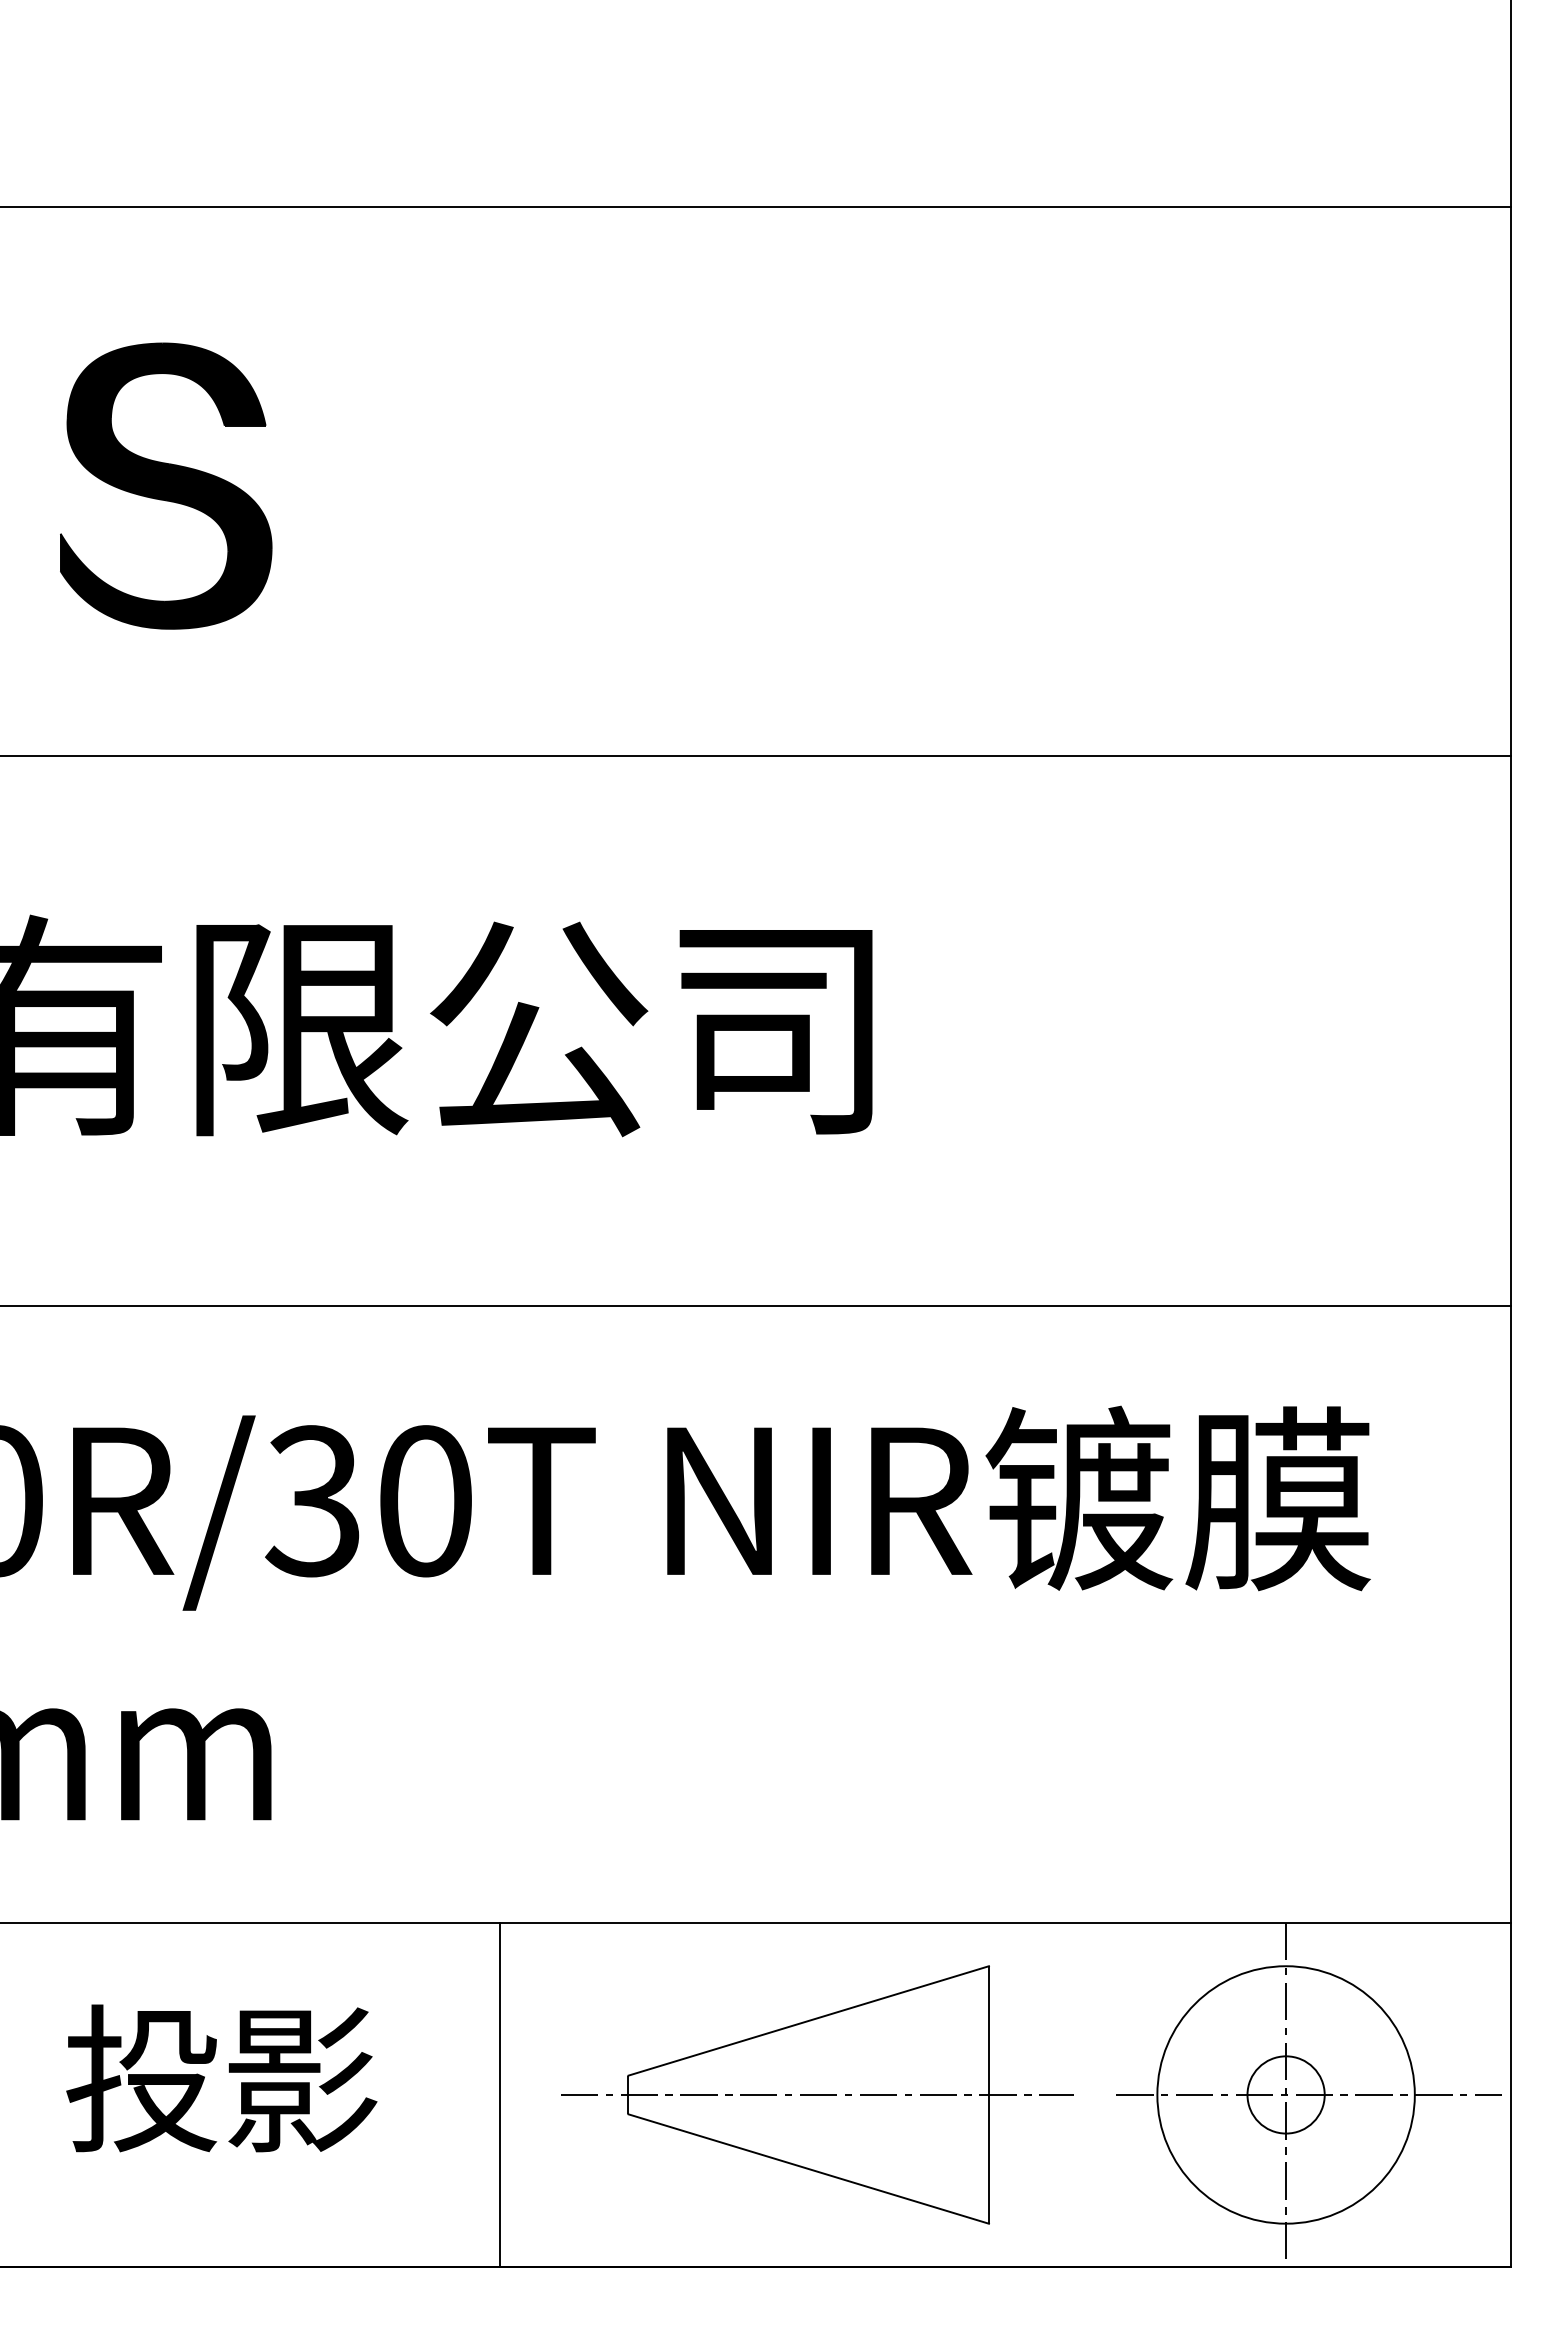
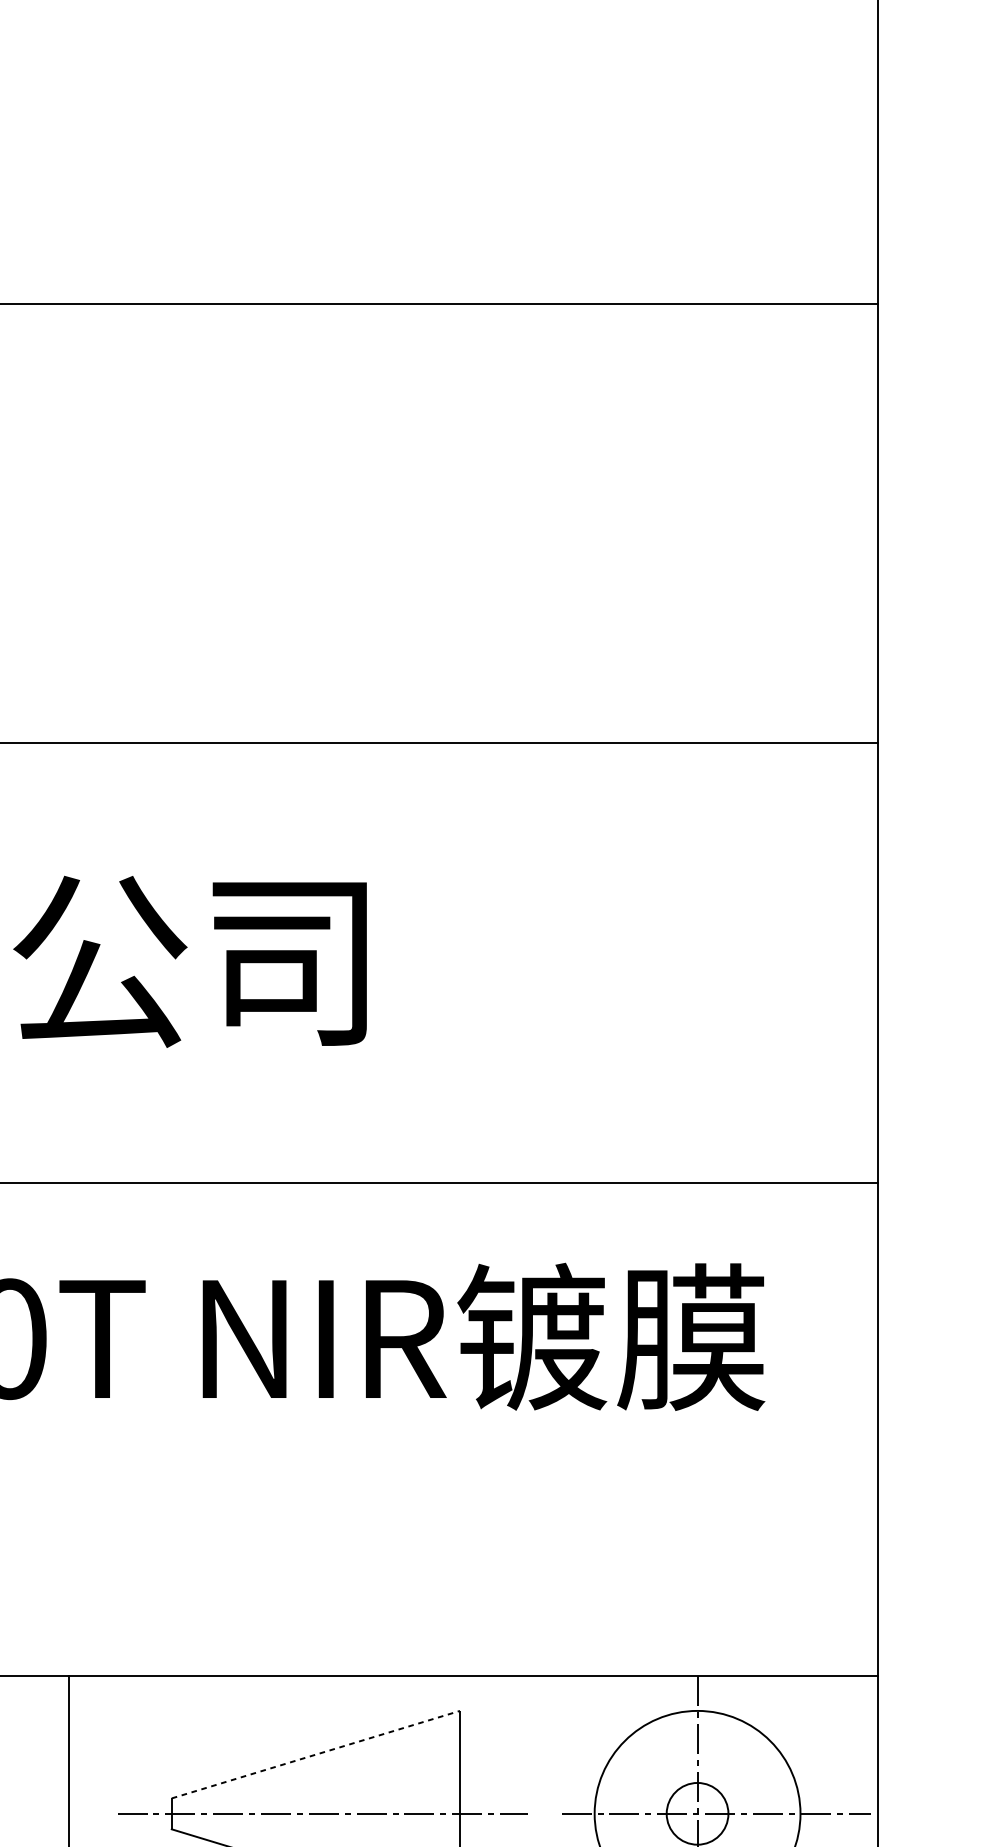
line: (809, 2020) -> (316, 1754), solid -> dashed

